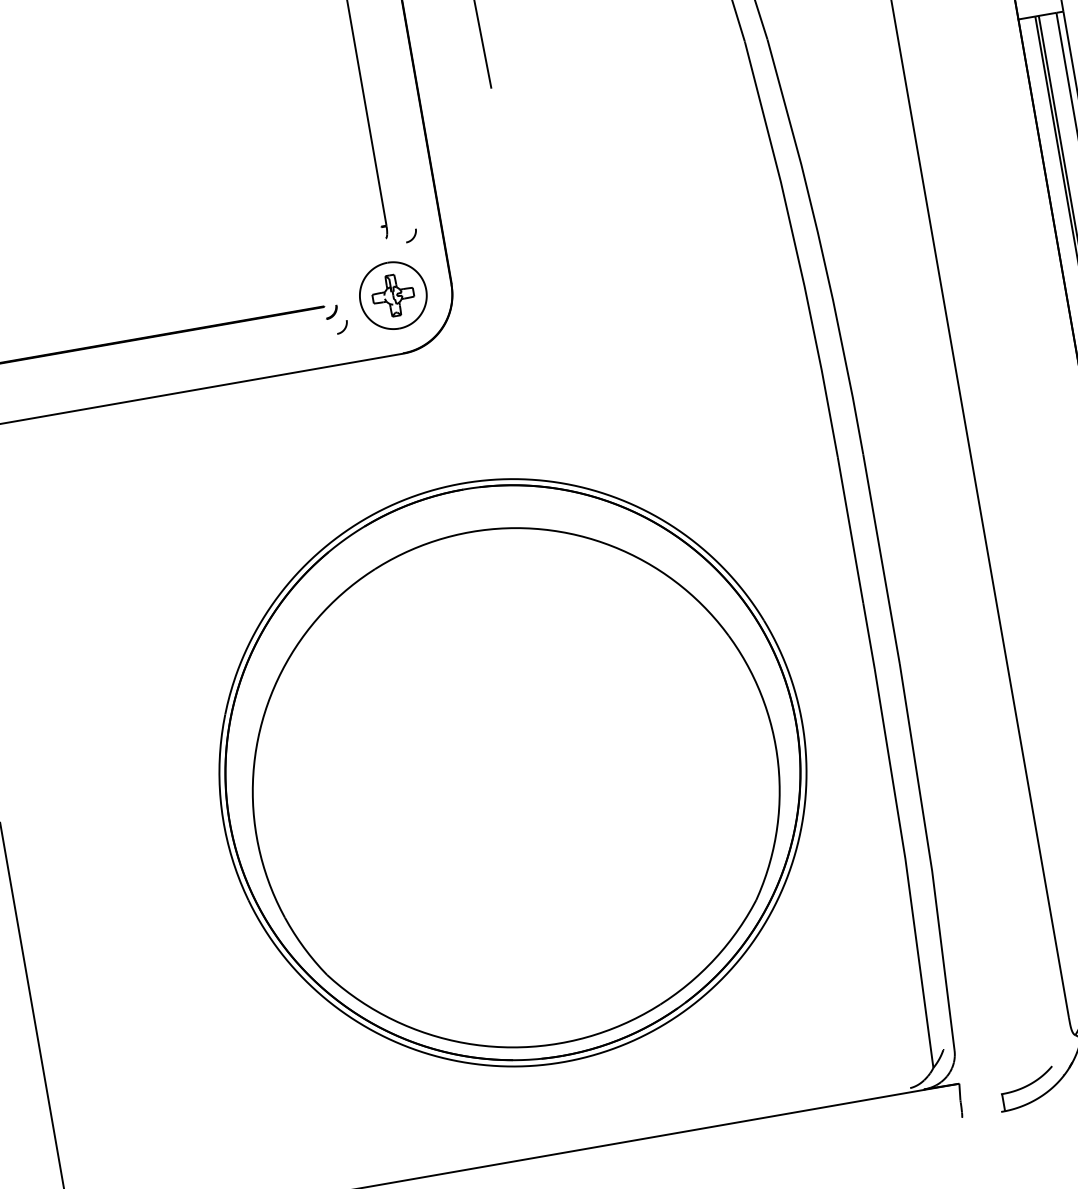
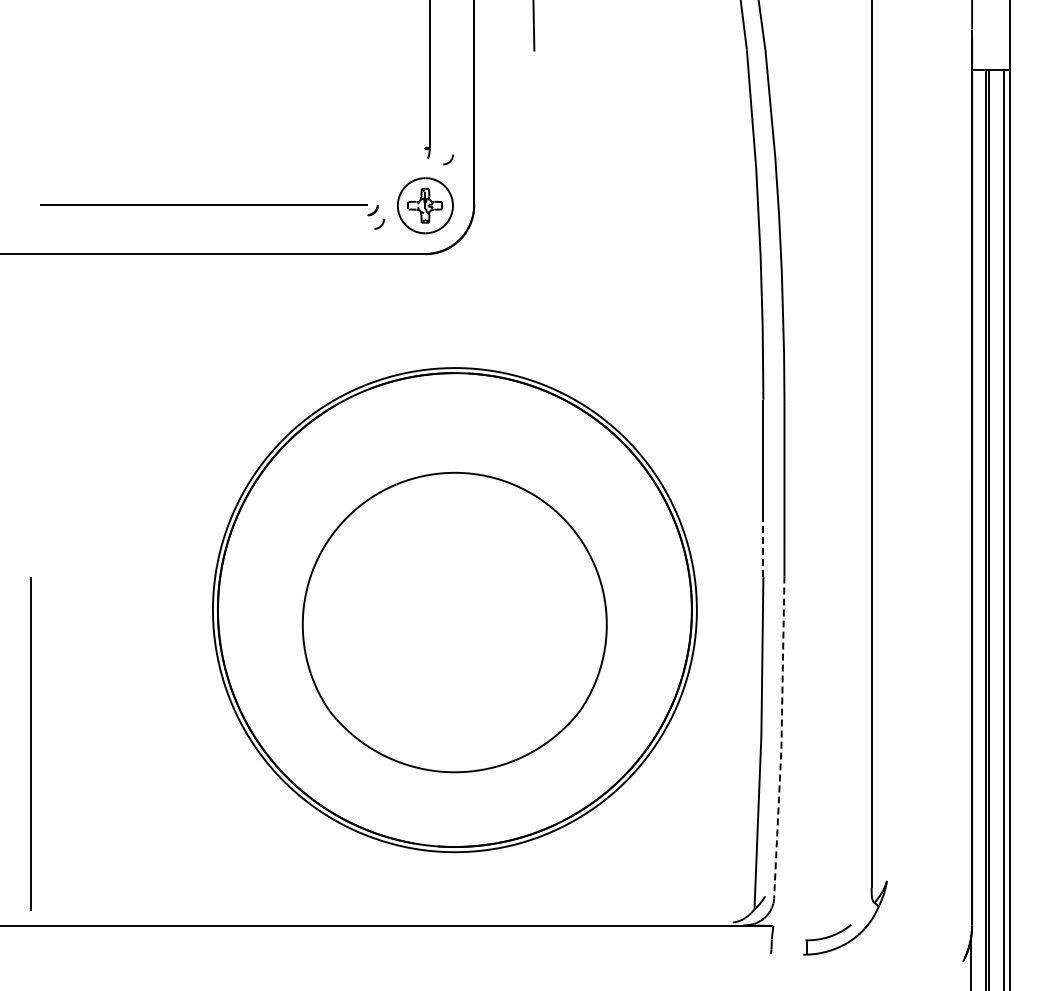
line: (869, 635) -> (763, 549), solid -> dashed
part: (515, 787) -> (454, 622), size x0.7
line: (930, 858) -> (781, 738), solid -> dashed

